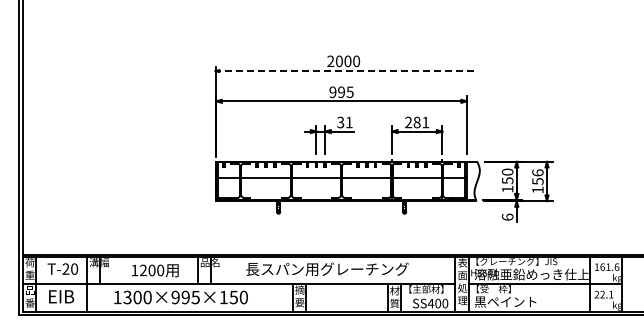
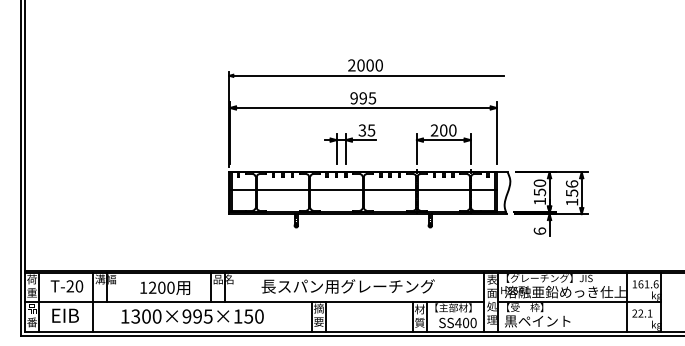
line: (345, 71) -> (367, 76), dashed -> solid
text: (348, 122) -> (370, 130), 31 -> 35
text: (421, 122) -> (448, 130), 281 -> 200

